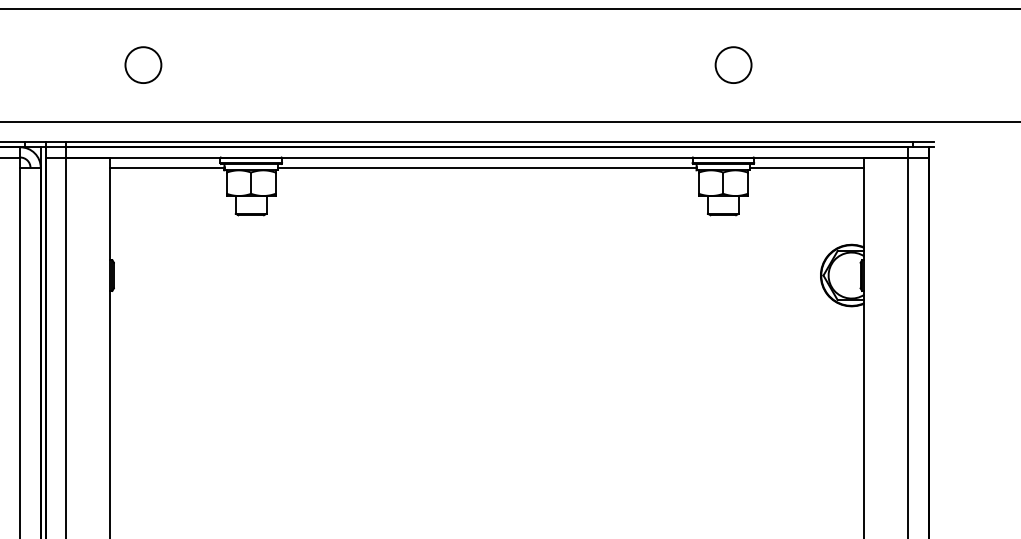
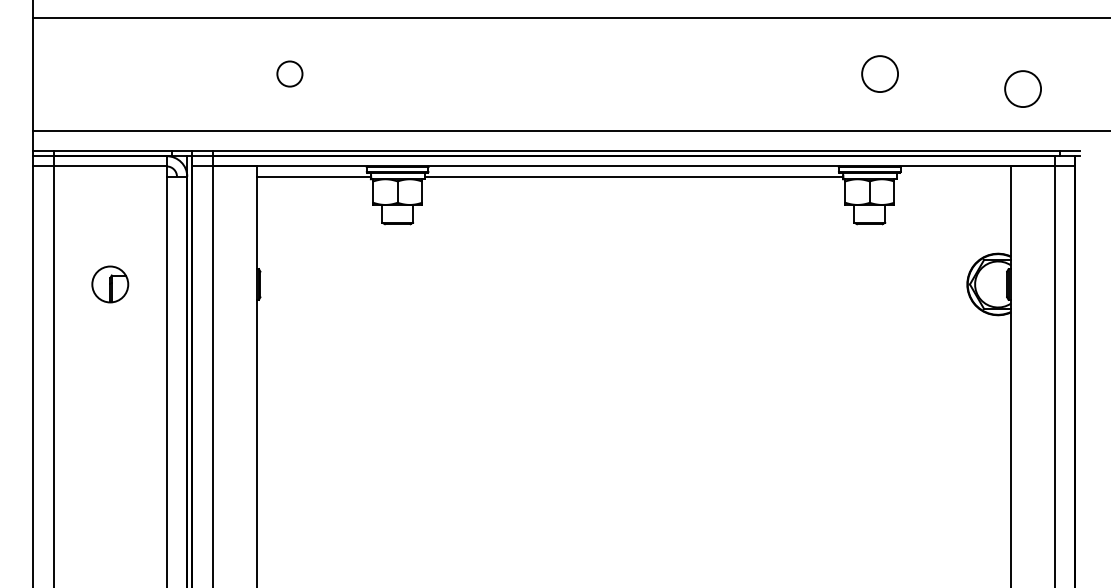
circle: (143, 64) -> (289, 73), size x0.7
circle: (876, 79) -> (1022, 88), added
line: (807, 167) -> (953, 176), removed

